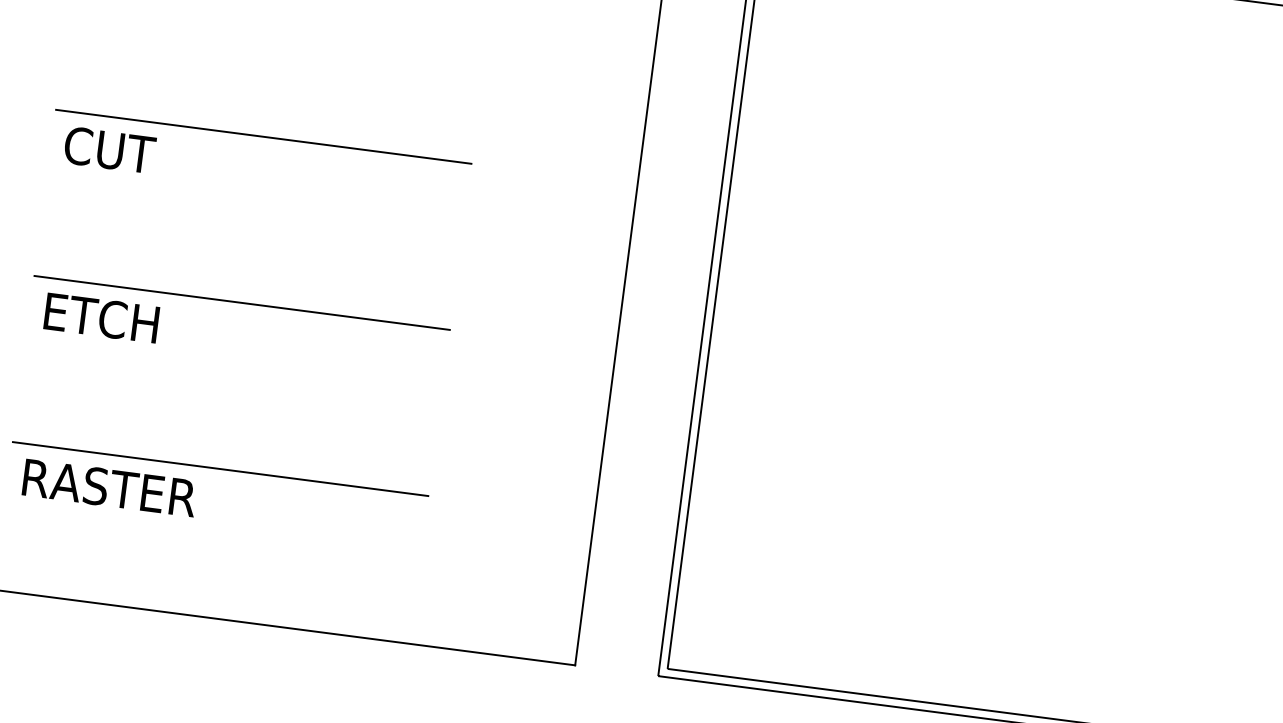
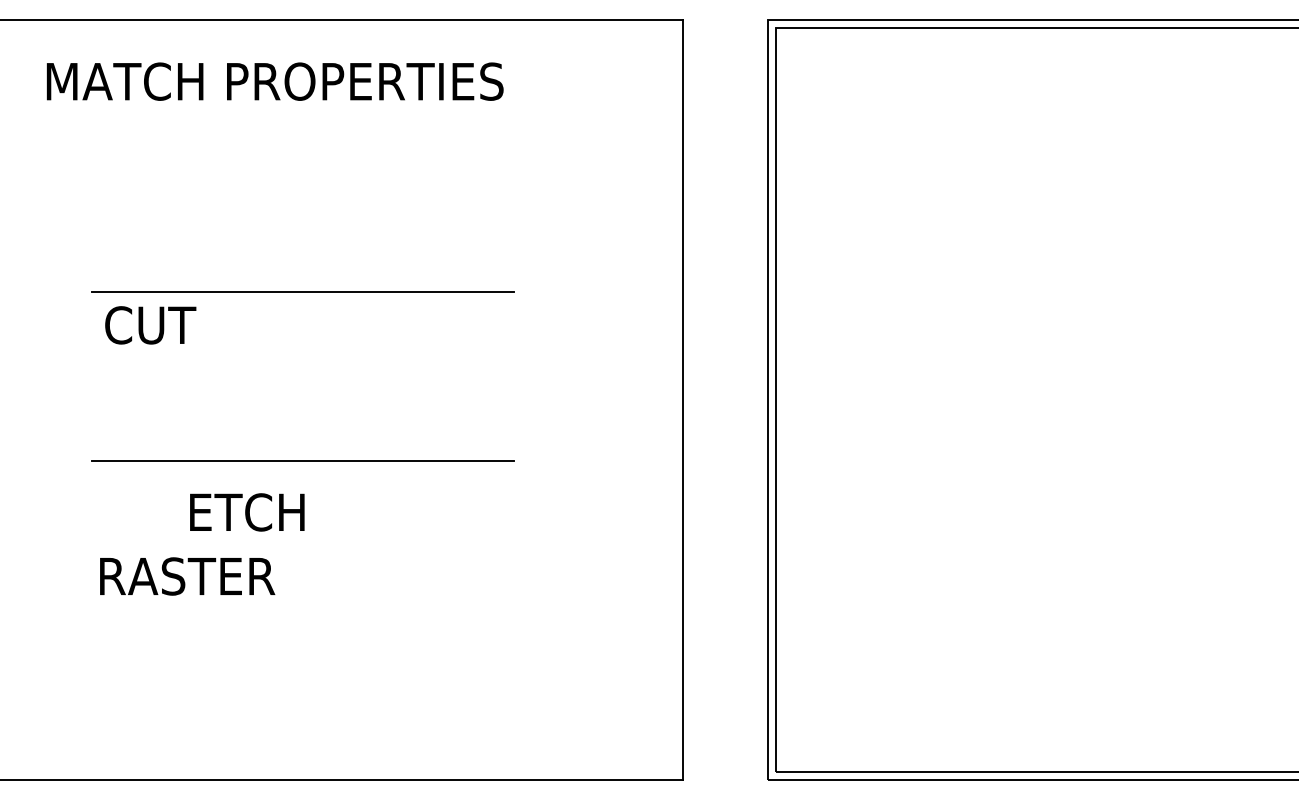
text: (101, 318) -> (247, 512), moved
line: (220, 469) -> (302, 630), removed
text: (109, 488) -> (187, 576), moved

